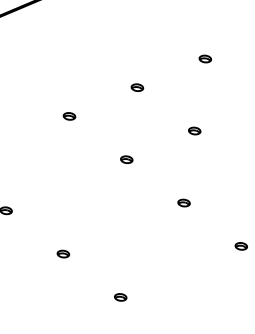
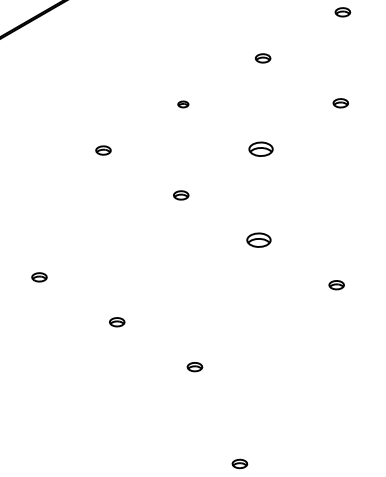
part: (137, 87) -> (183, 104), size x0.7
part: (194, 131) -> (260, 149), size x1.6
part: (183, 203) -> (258, 240), size x1.6

